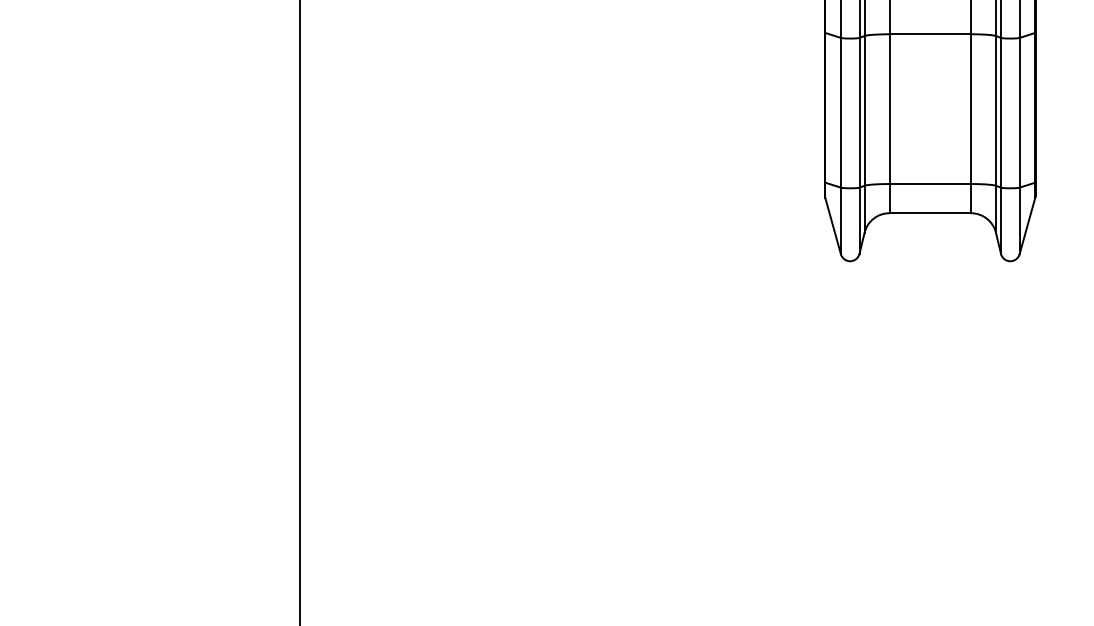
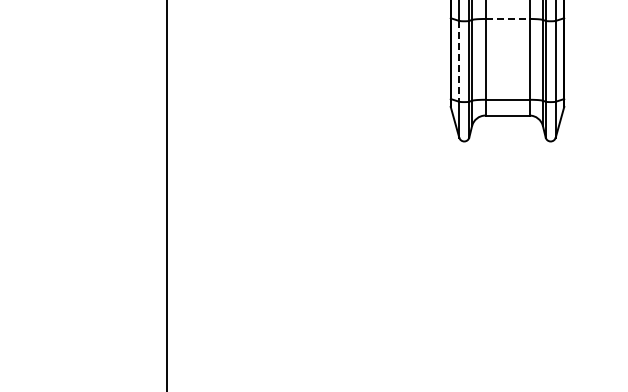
line: (932, 33) -> (508, 18), solid -> dashed
line: (841, 113) -> (459, 61), solid -> dashed

